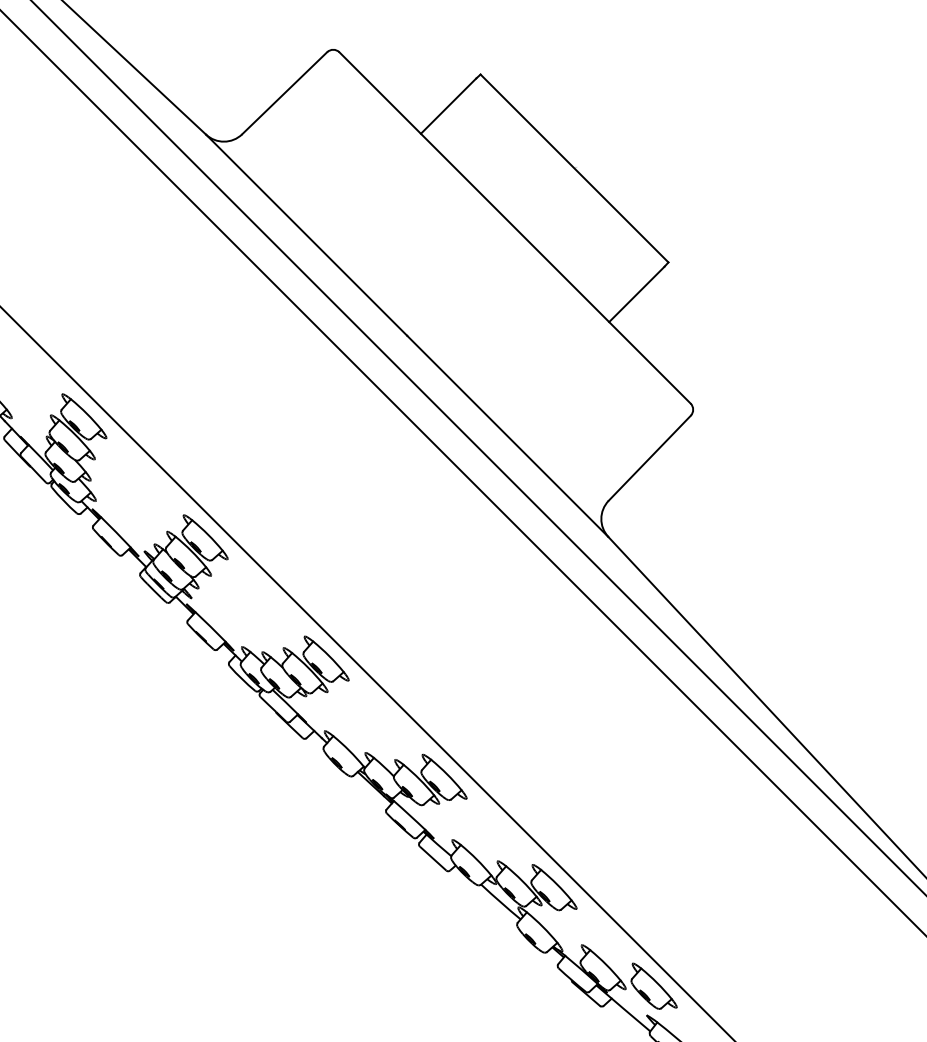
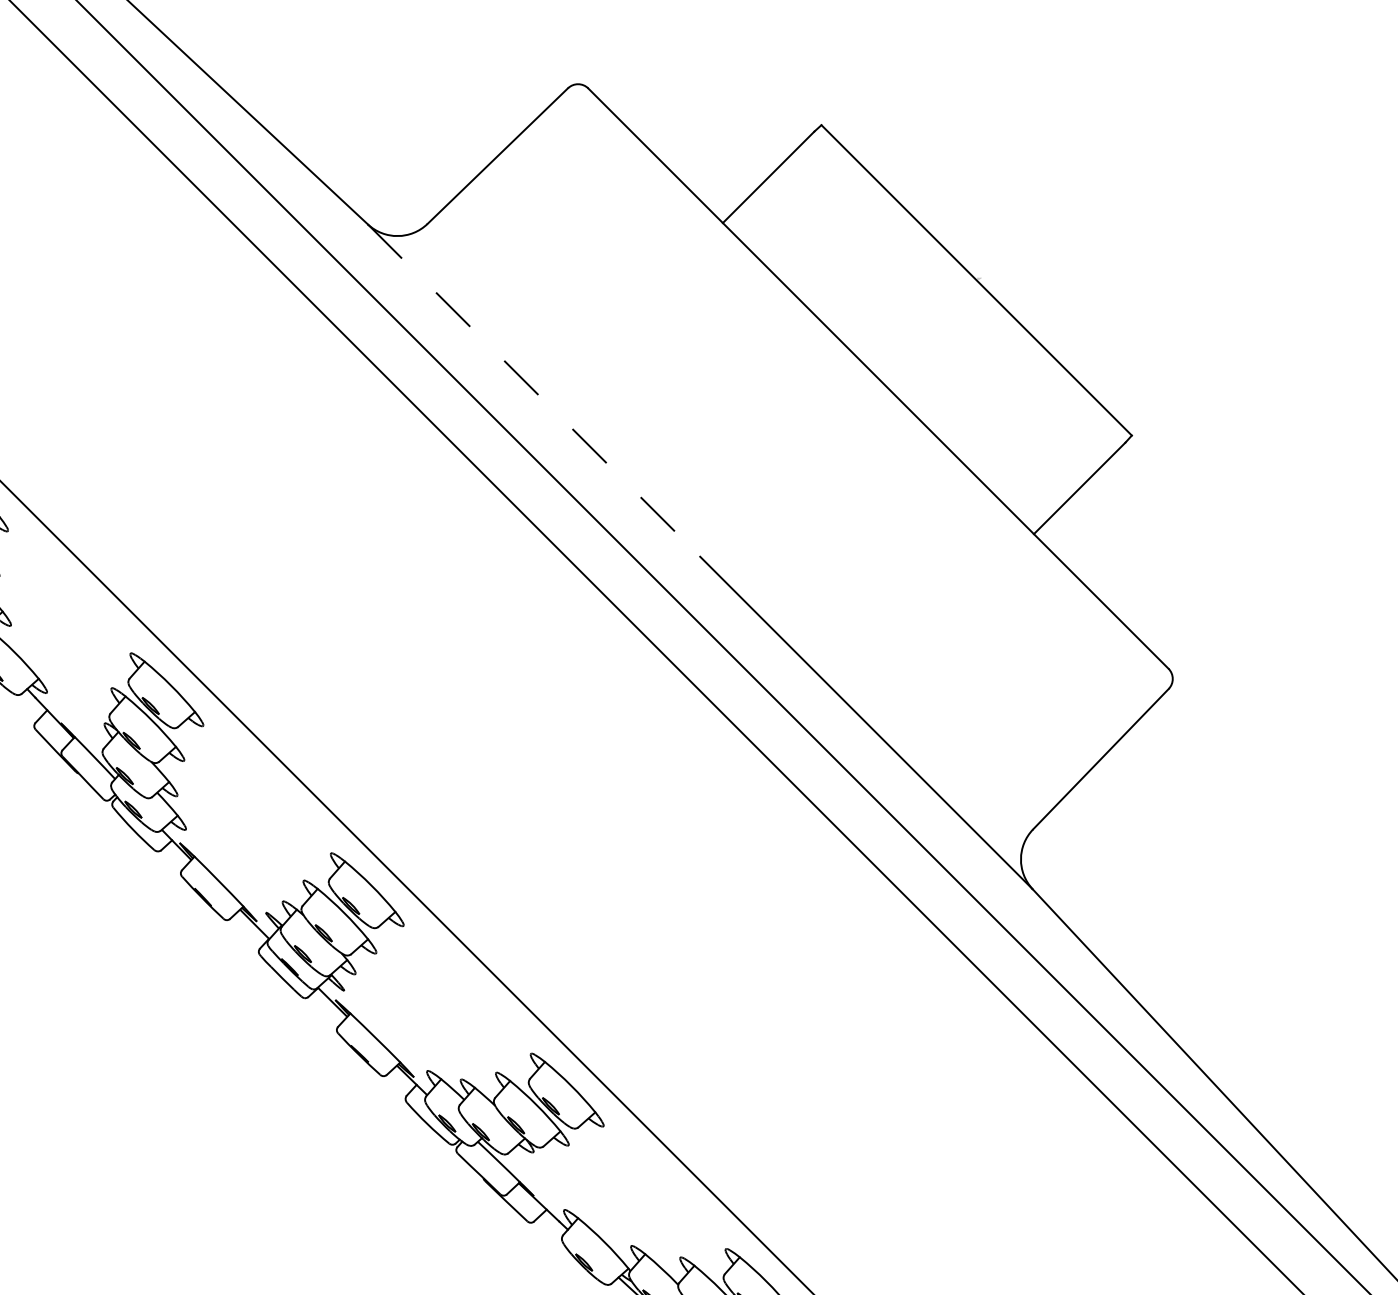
line: (306, 235) -> (533, 391), solid -> dashed

